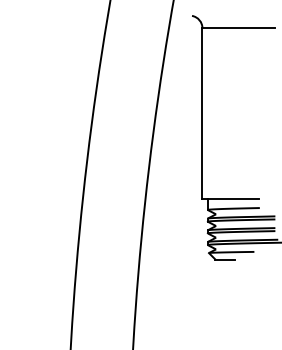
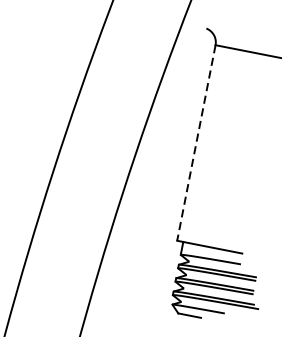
line: (202, 114) -> (196, 144), solid -> dashed

